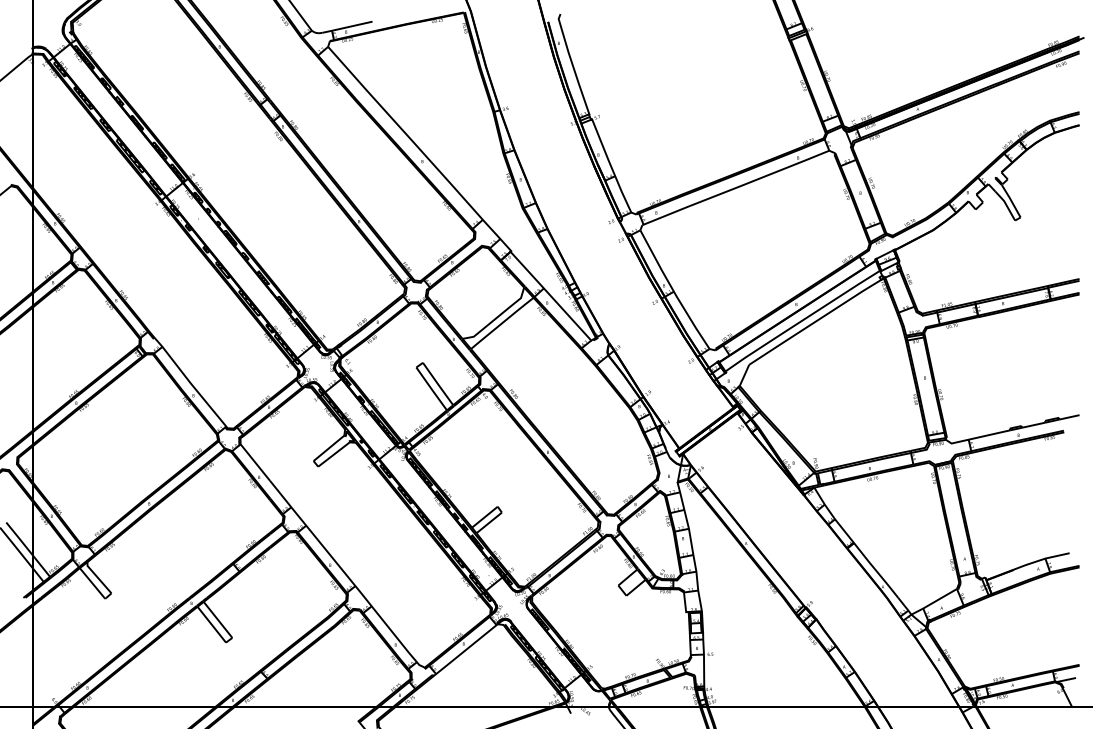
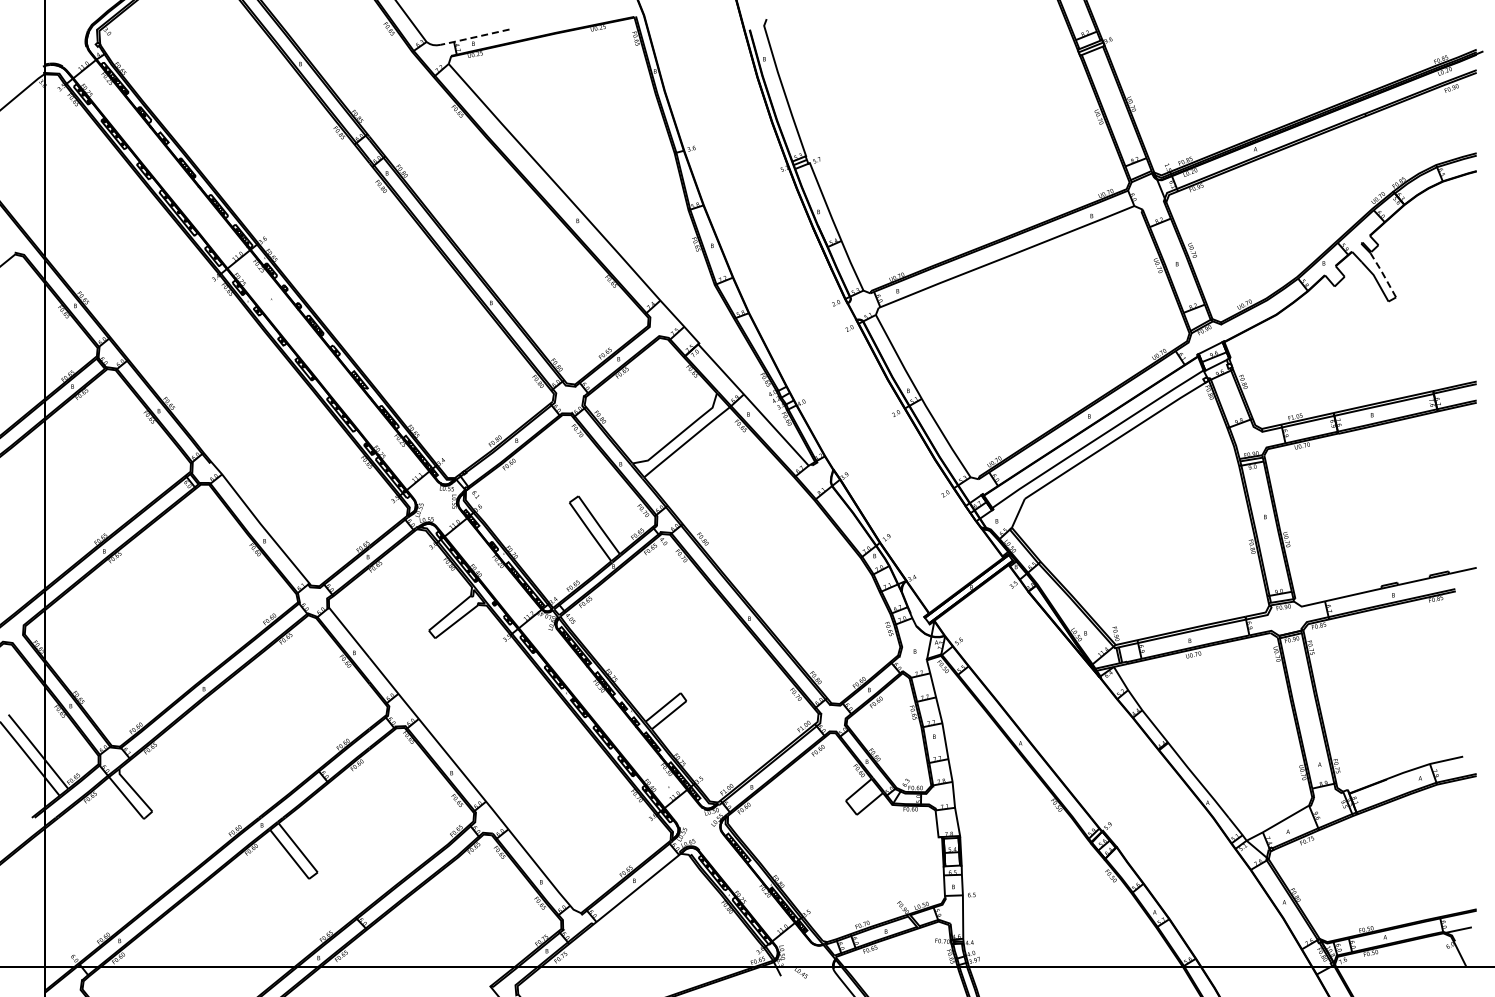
line: (346, 27) -> (474, 37), solid -> dashed
line: (1011, 200) -> (1383, 274), solid -> dashed

